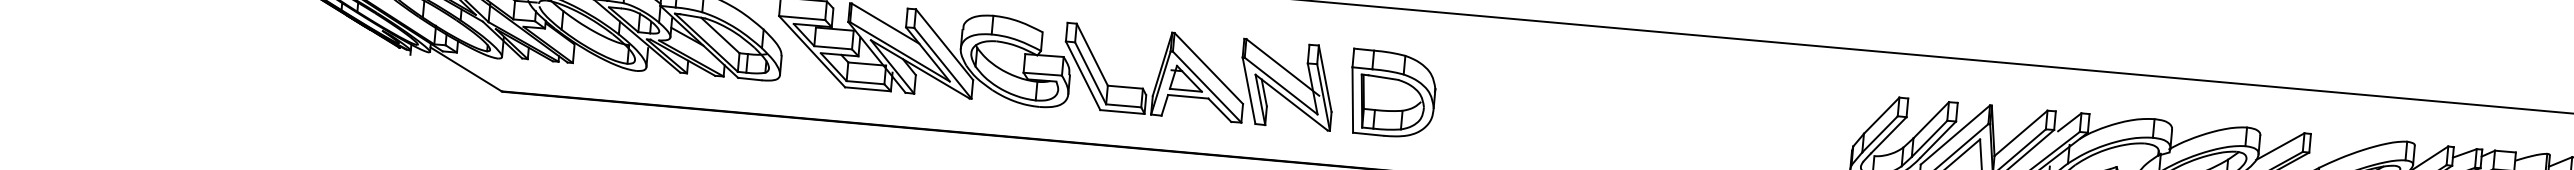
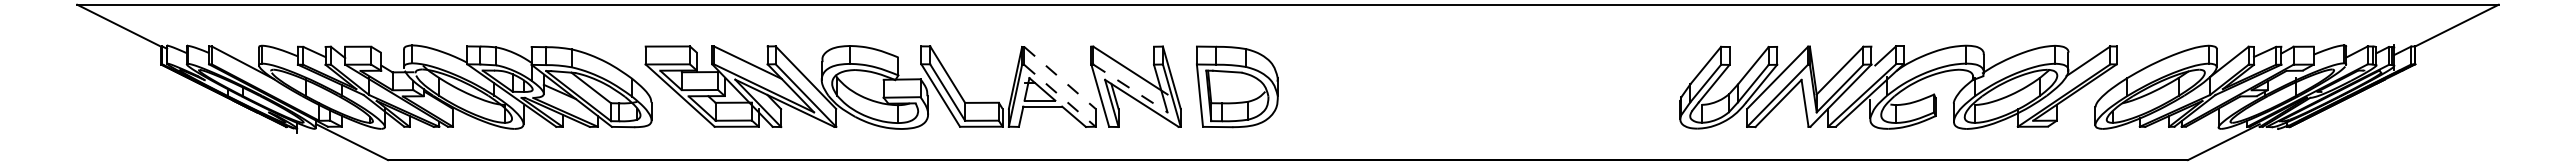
line: (1209, 69) -> (1060, 78), solid -> dashed
line: (1281, 86) -> (1130, 88), solid -> dashed
line: (1207, 87) -> (1060, 96), solid -> dashed

